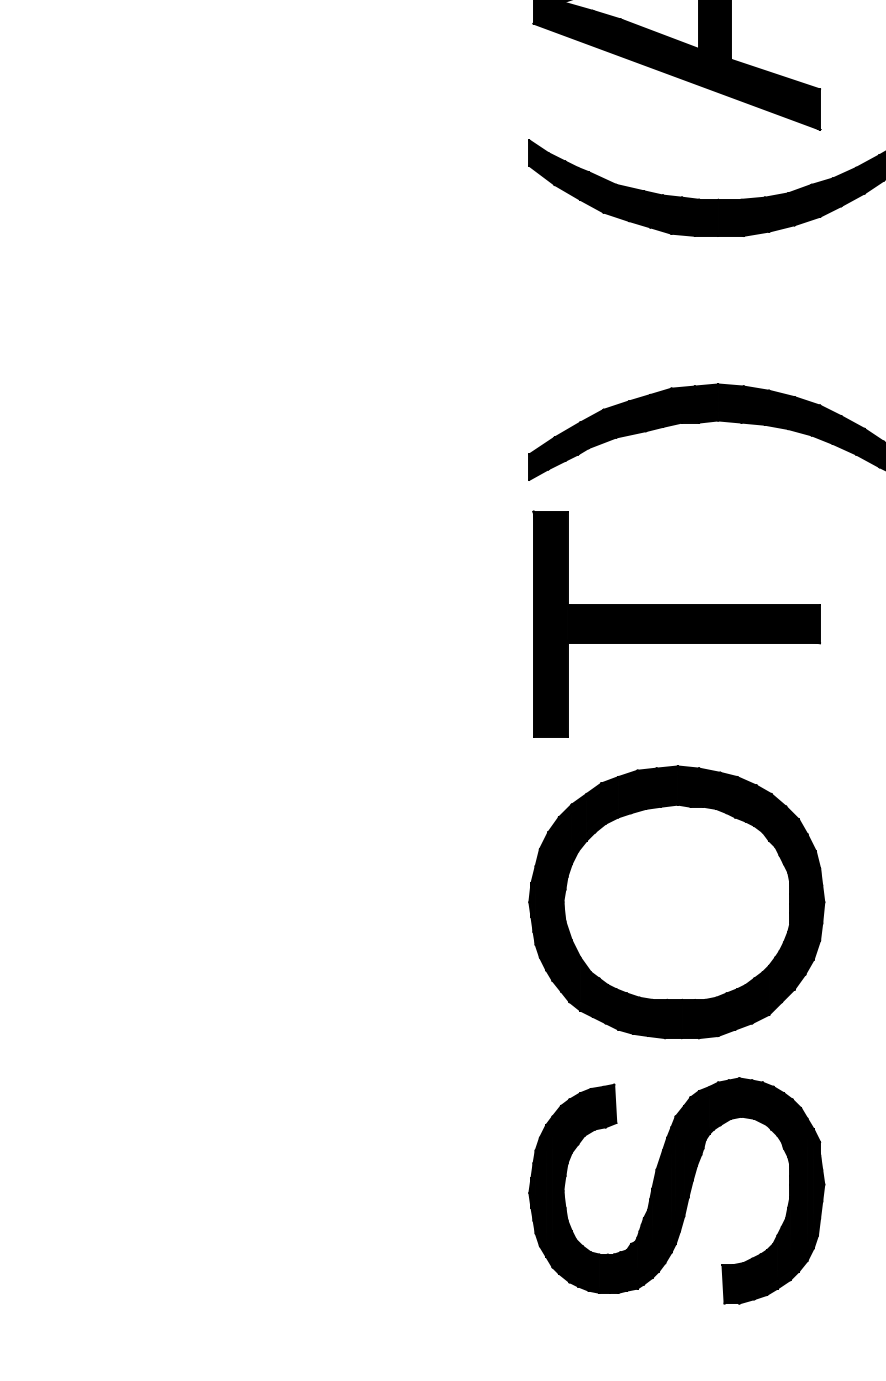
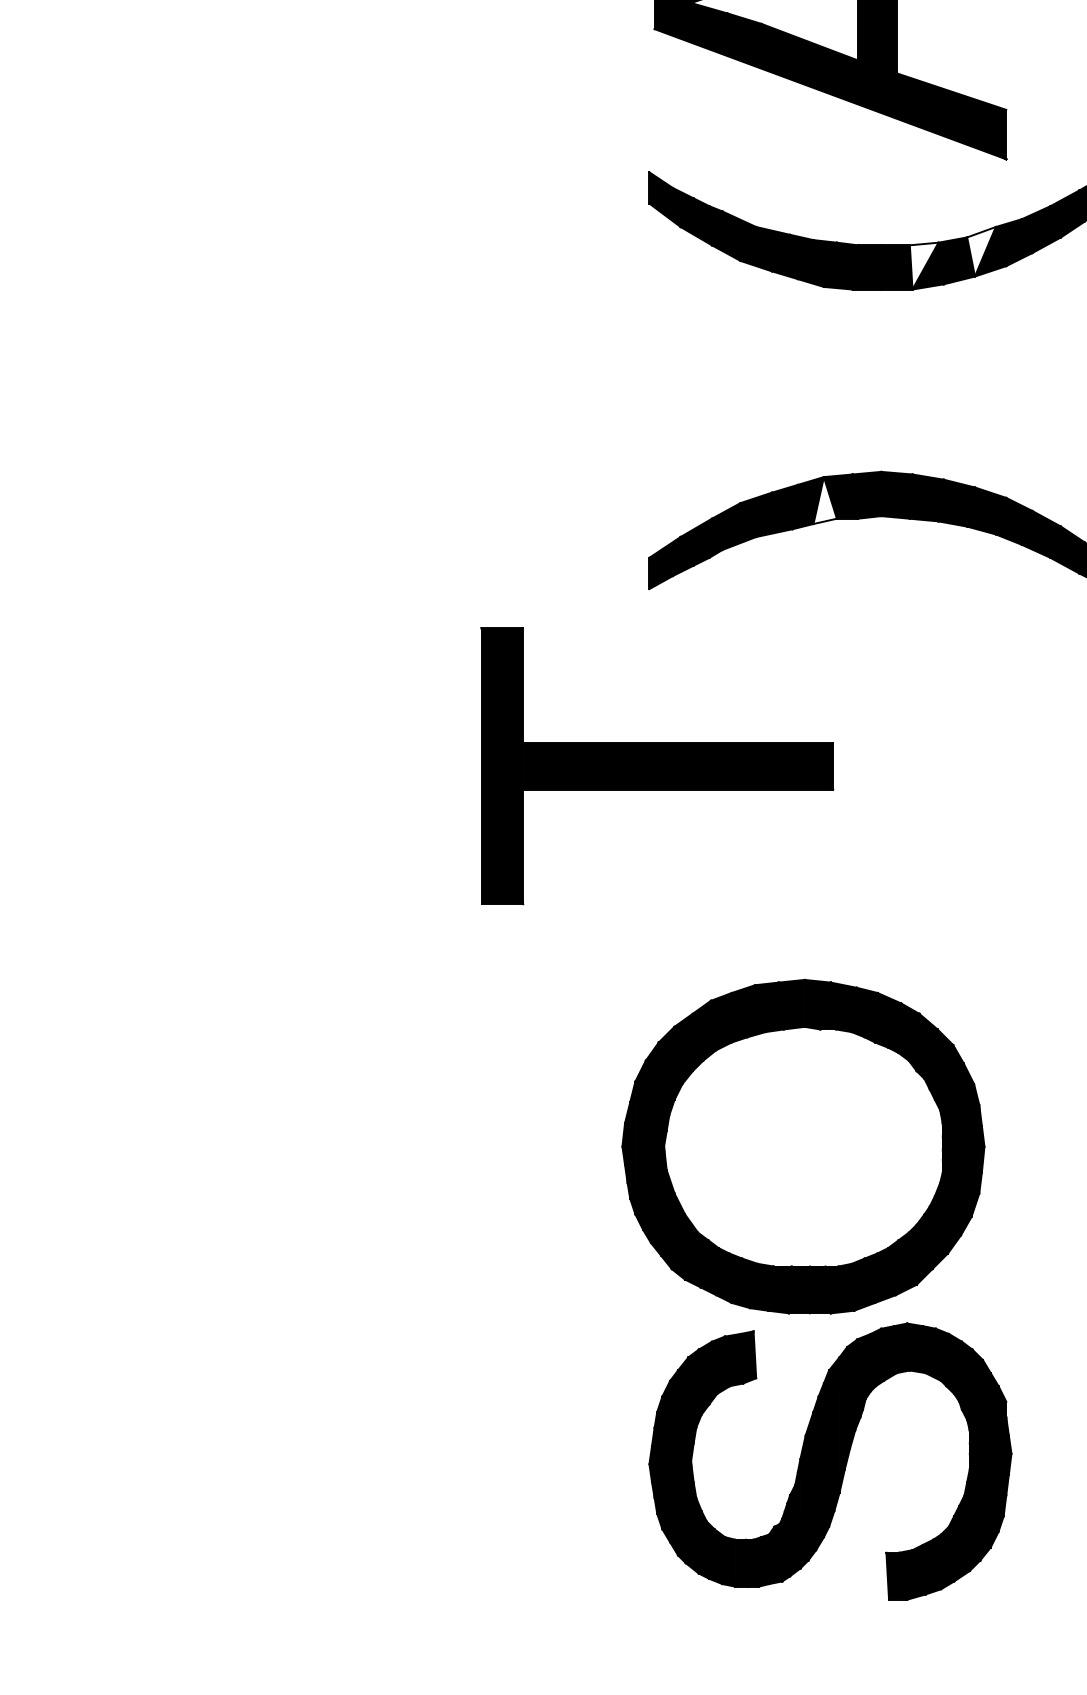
fill: (799, 204) -> (980, 251), removed
fill: (752, 216) -> (923, 265), removed
fill: (672, 407) -> (825, 500), removed
part: (676, 623) -> (657, 765), moved
part: (676, 902) -> (803, 1146), moved

